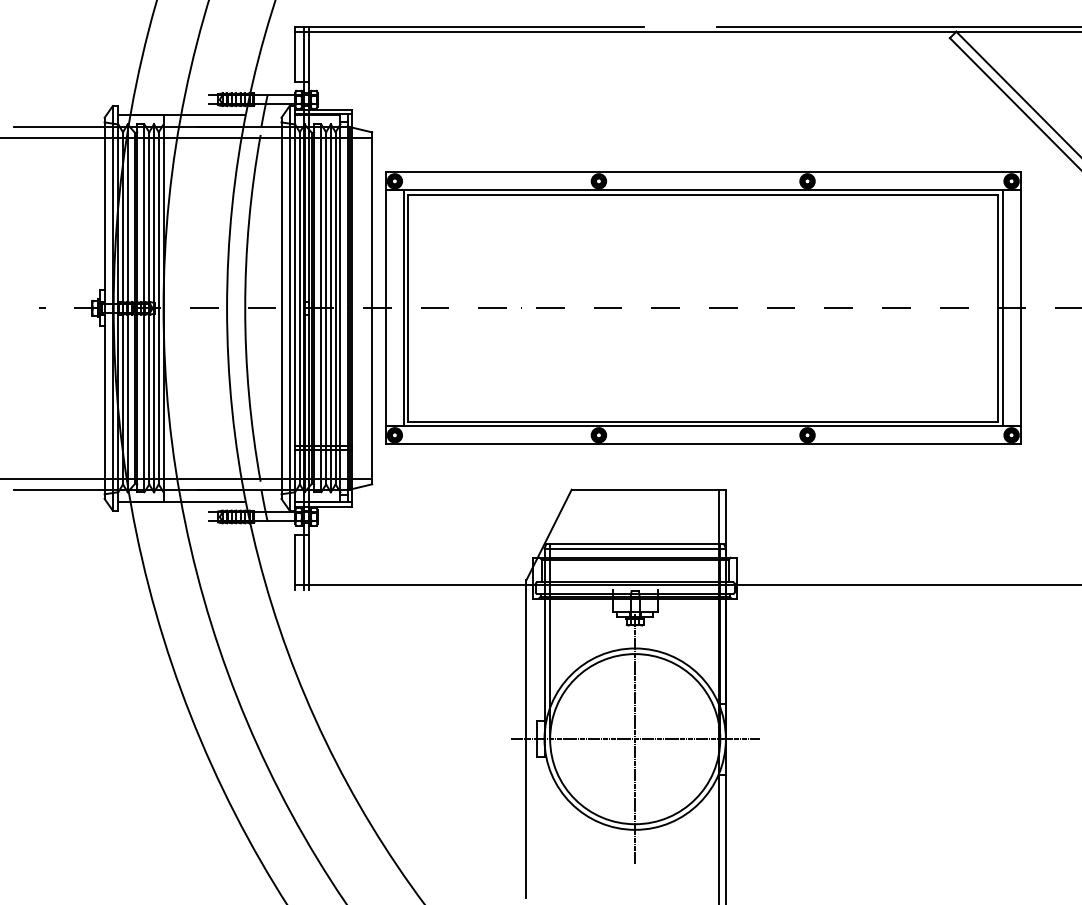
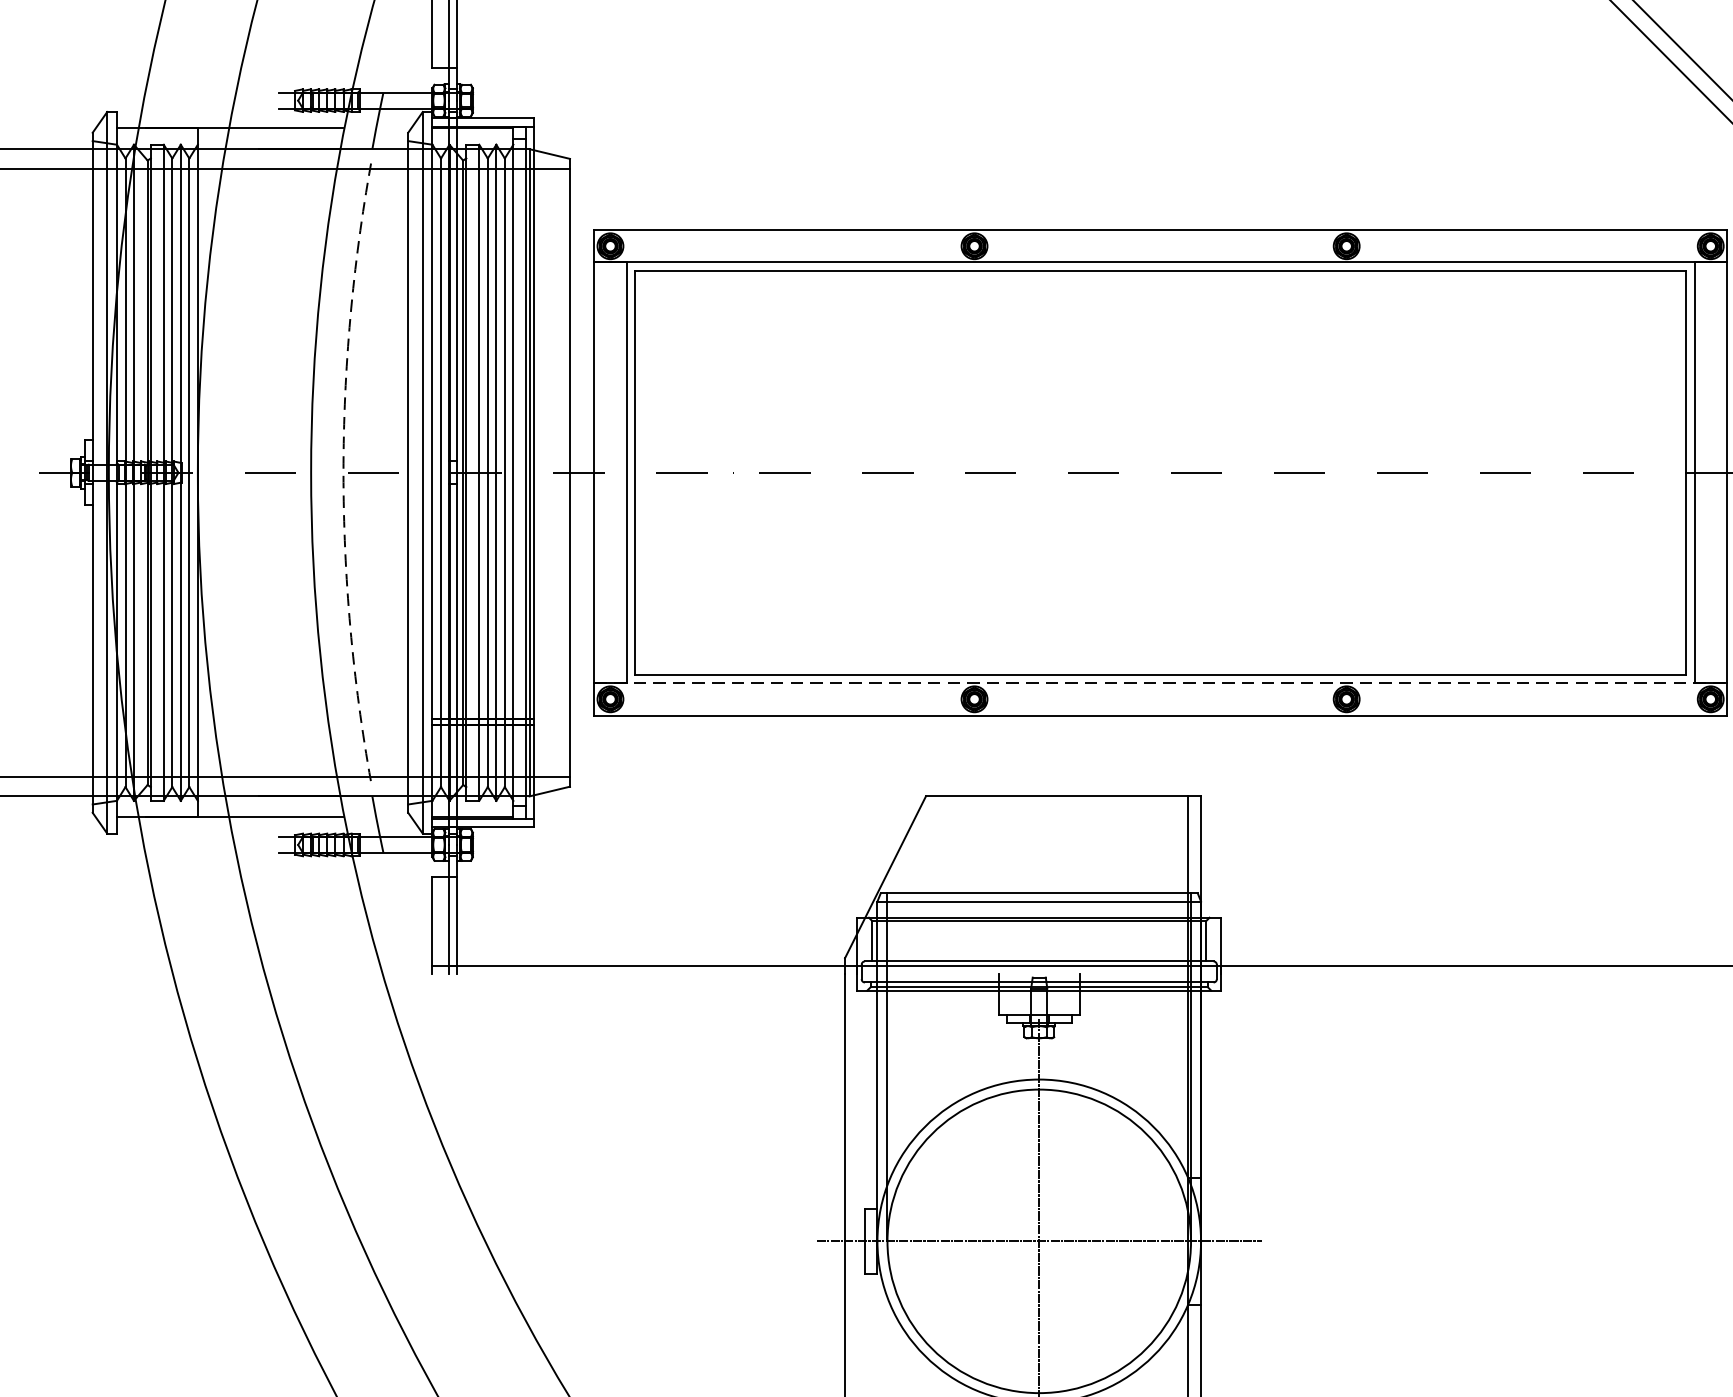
arc: (245, 308) -> (344, 473), solid -> dashed
line: (703, 426) -> (1161, 683), solid -> dashed

